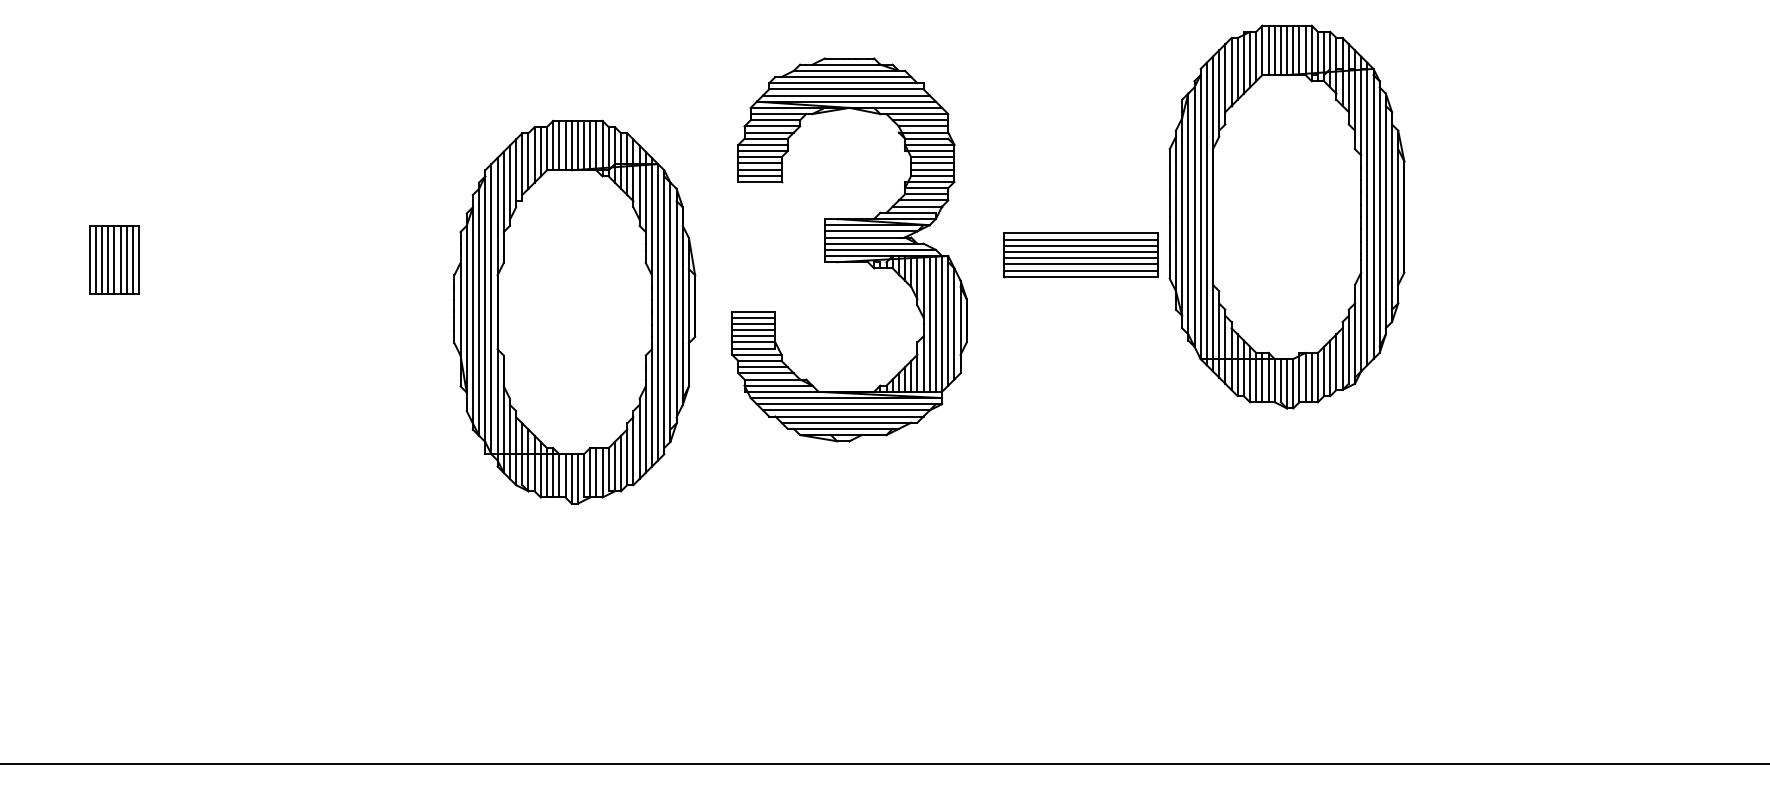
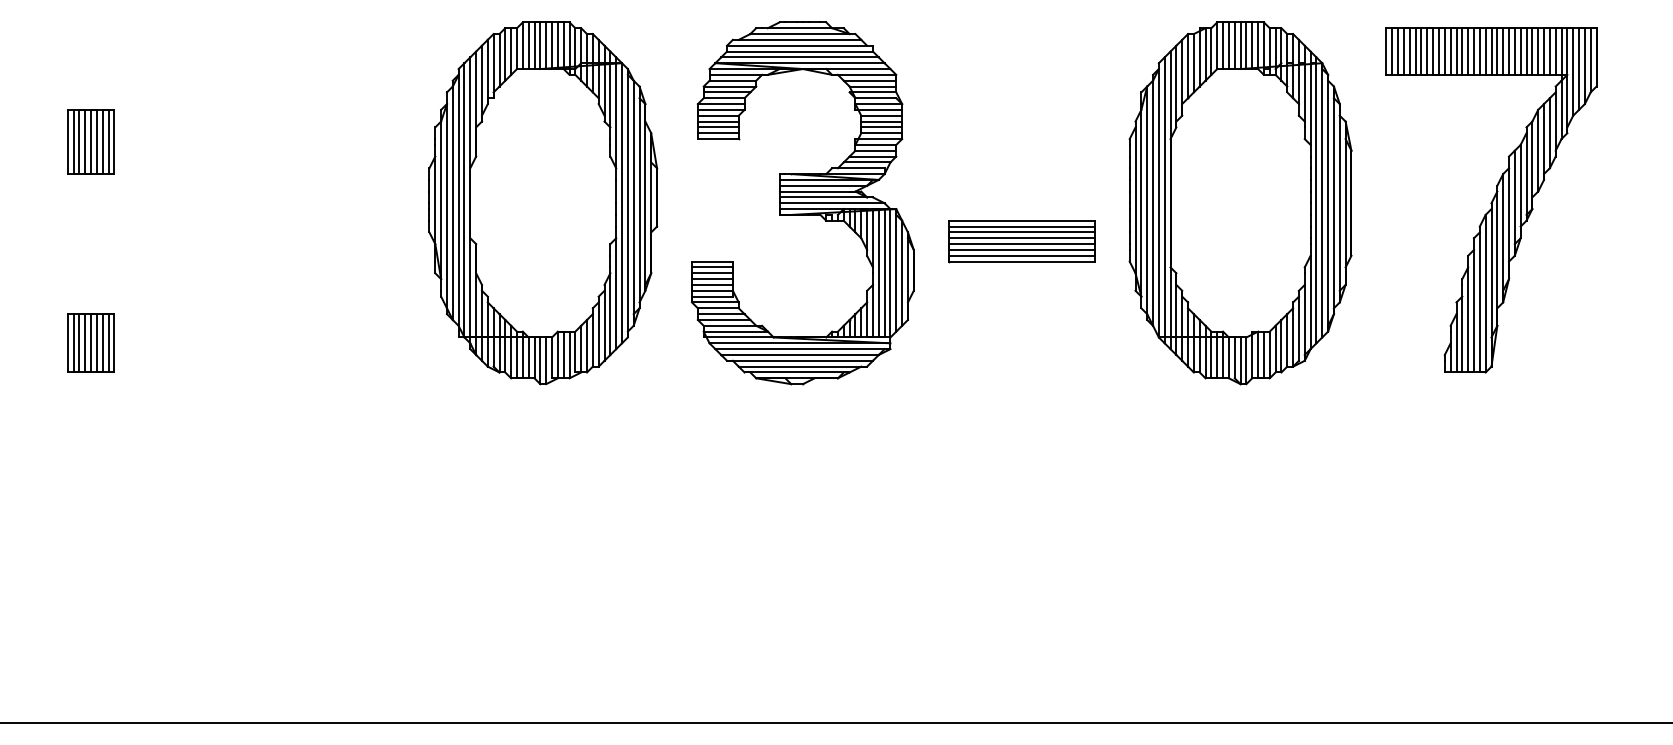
part: (1577, 212) -> (1491, 200), added
part: (1287, 217) -> (1240, 203), moved
part: (849, 250) -> (802, 203), moved
part: (113, 259) -> (90, 141), moved
part: (575, 312) -> (543, 203), moved
part: (95, 362) -> (90, 342), added

